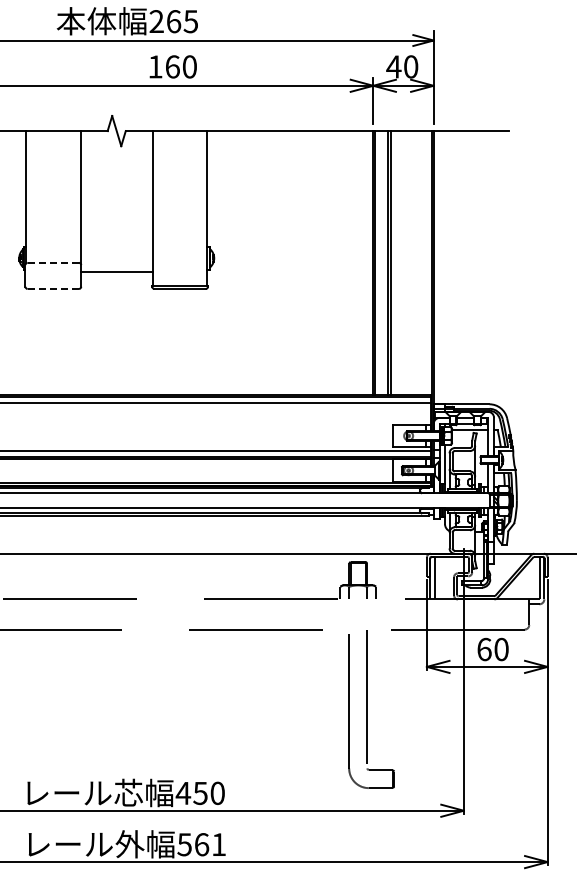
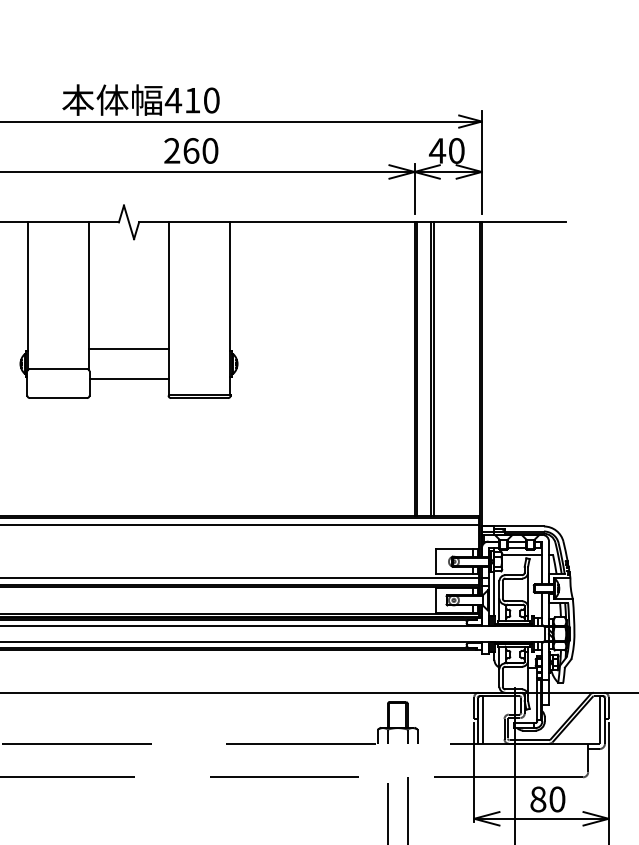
text: (173, 21) -> (192, 100), 265 -> 410
text: (155, 66) -> (172, 150), 160 -> 260
line: (116, 244) -> (128, 348), added
line: (53, 262) -> (58, 368), dashed -> solid
line: (53, 288) -> (58, 397), dashed -> solid
text: (484, 649) -> (538, 799), 60 -> 80

